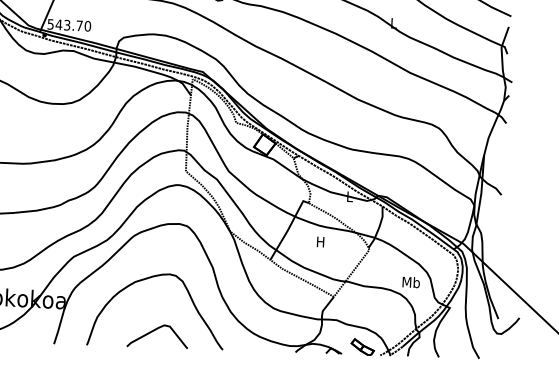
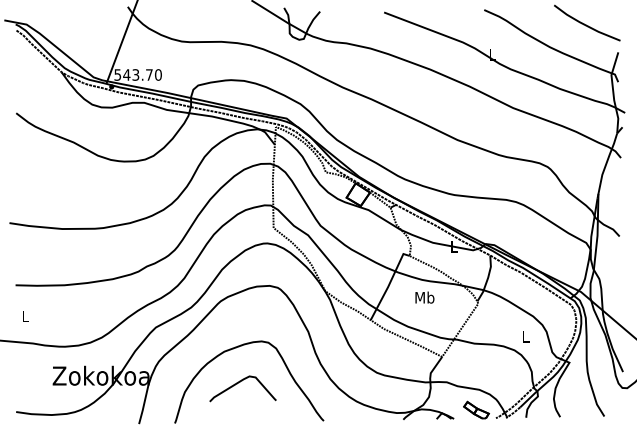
text: (320, 241) -> (424, 297), H -> Mb
text: (410, 282) -> (525, 336), Mb -> L
curve: (155, 330) -> (240, 382), moved

